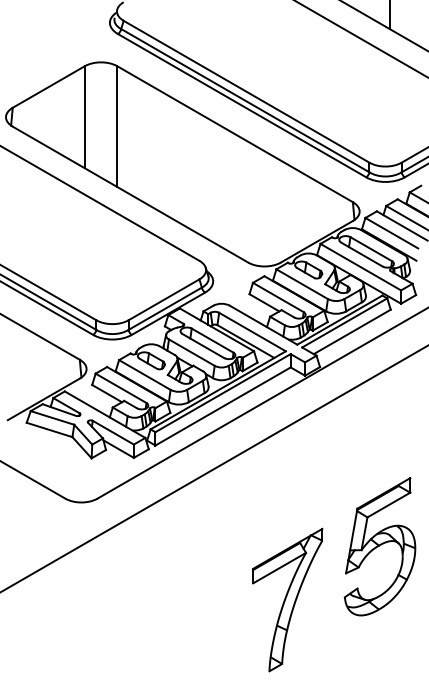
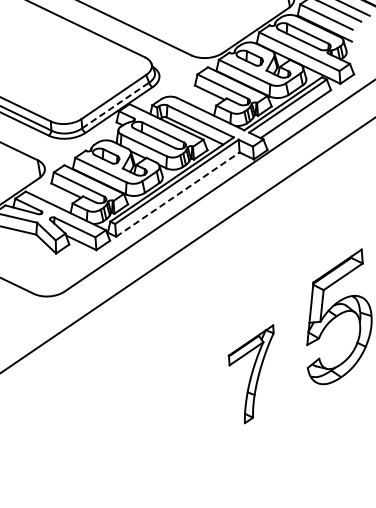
line: (165, 308) -> (115, 105), solid -> dashed
line: (223, 406) -> (178, 194), solid -> dashed
part: (287, 599) -> (253, 374), size x0.7

